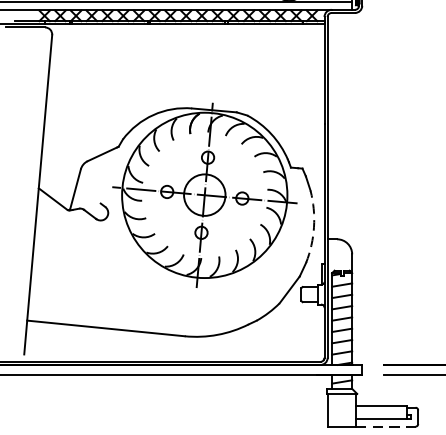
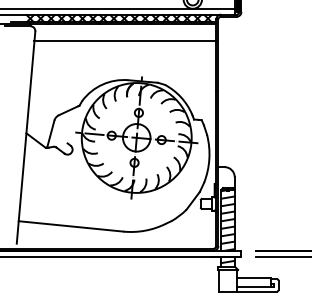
line: (187, 50) -> (125, 41), added
arc: (314, 227) -> (209, 159), dashed -> solid
line: (386, 426) -> (257, 291), dashed -> solid

